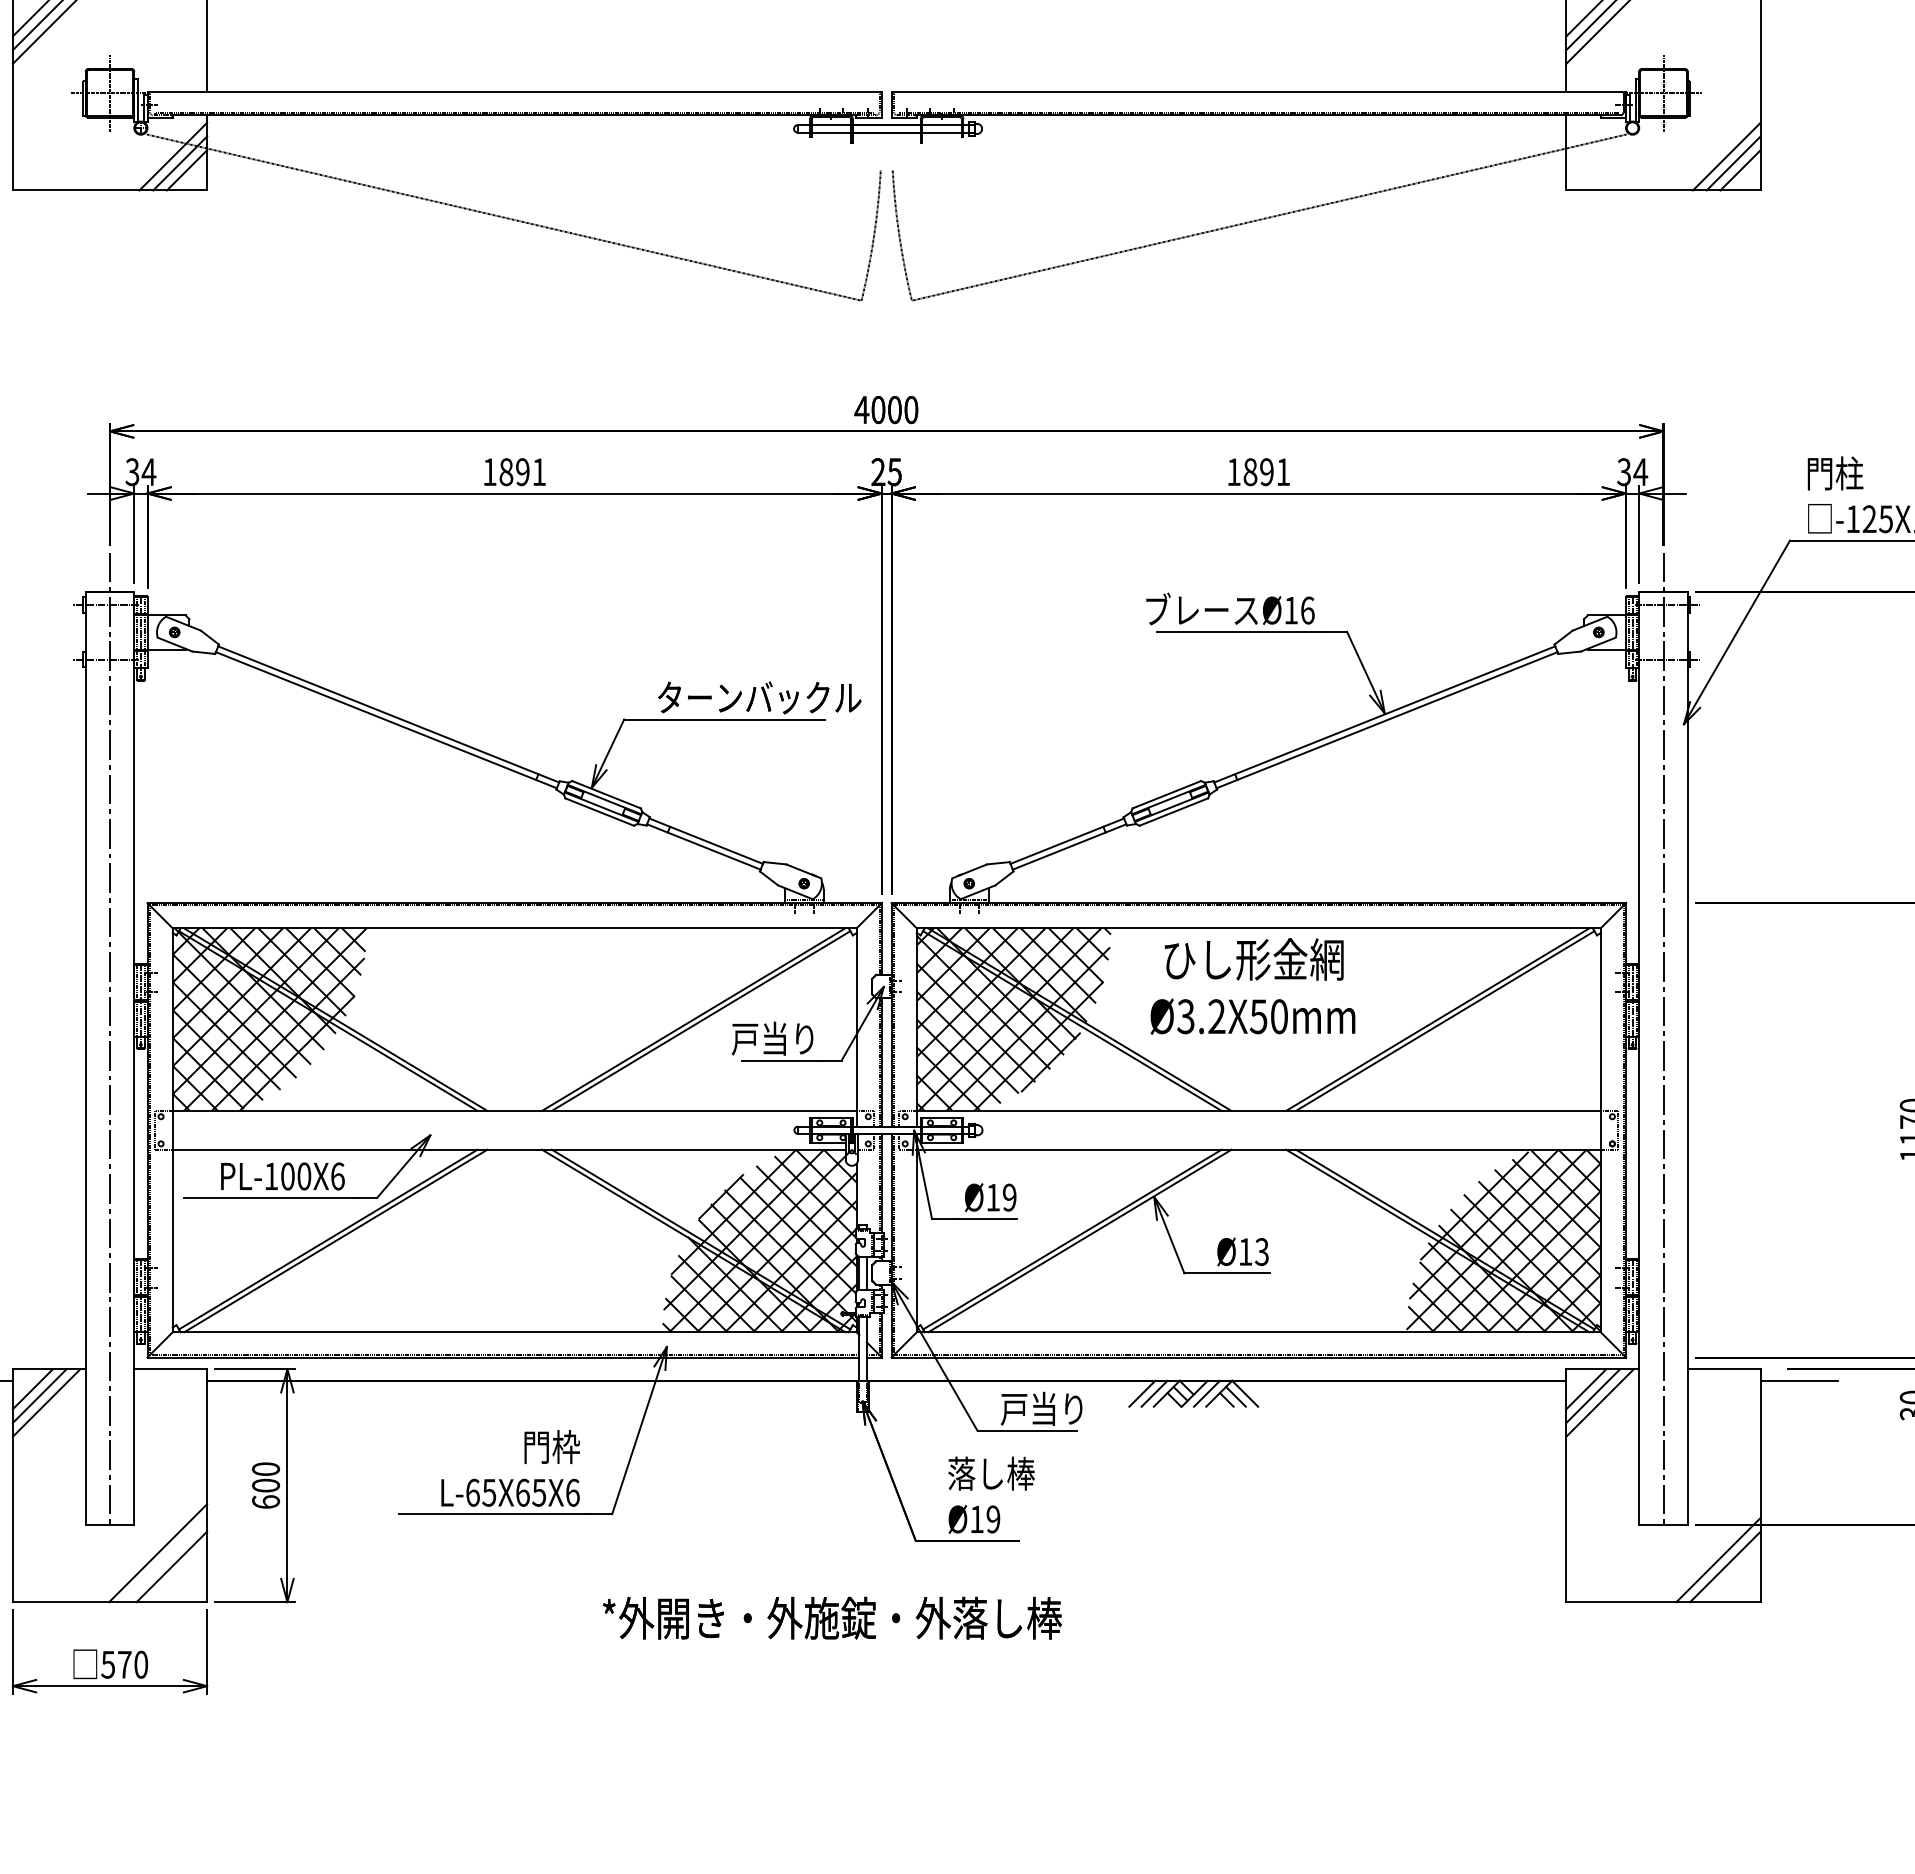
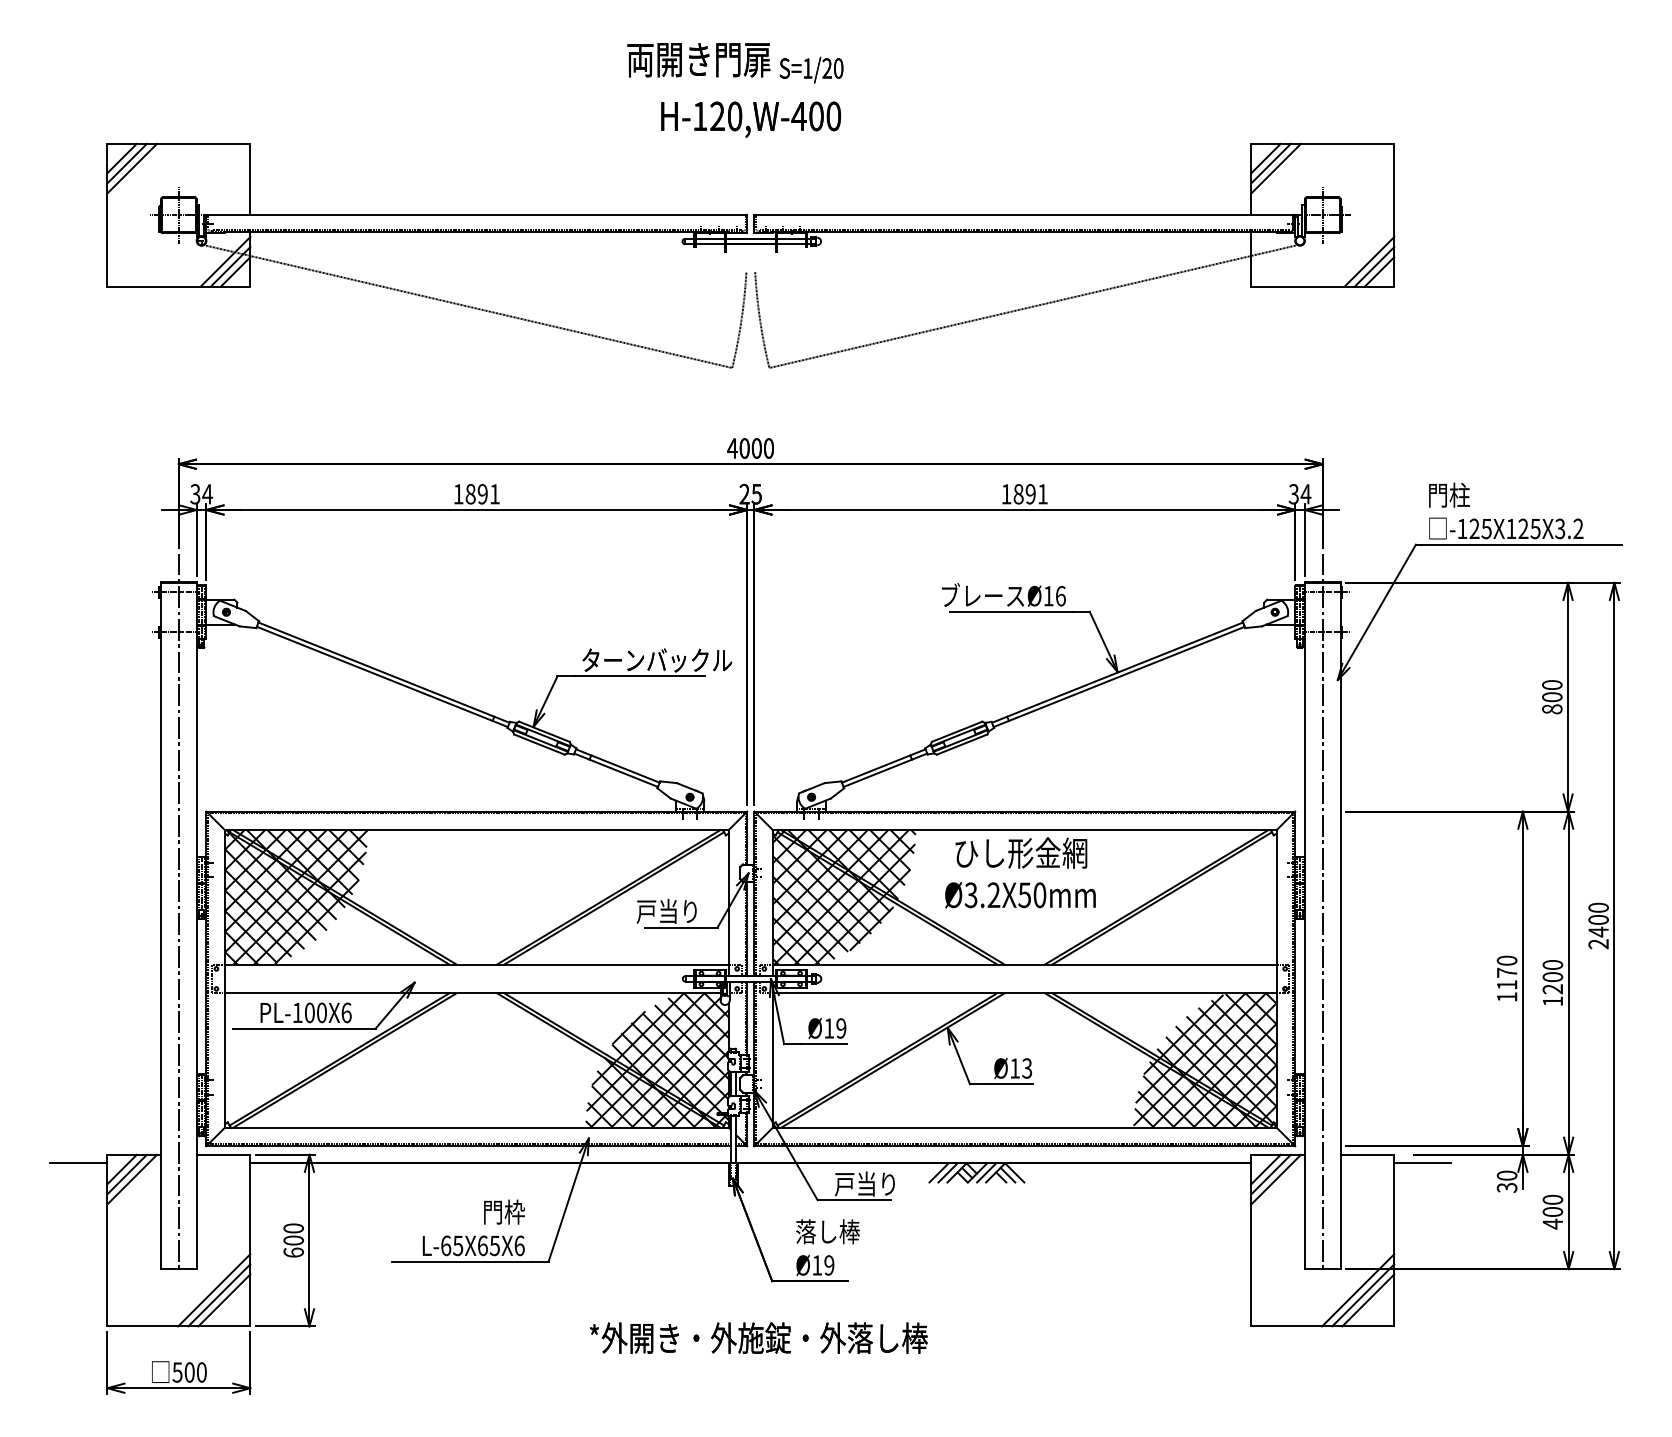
line: (1711, 1553) -> (1358, 1290), added
line: (165, 1560) -> (219, 1295), added
text: (832, 1617) -> (758, 1337), moved
text: (124, 1664) -> (189, 1372), 570 -> 500

